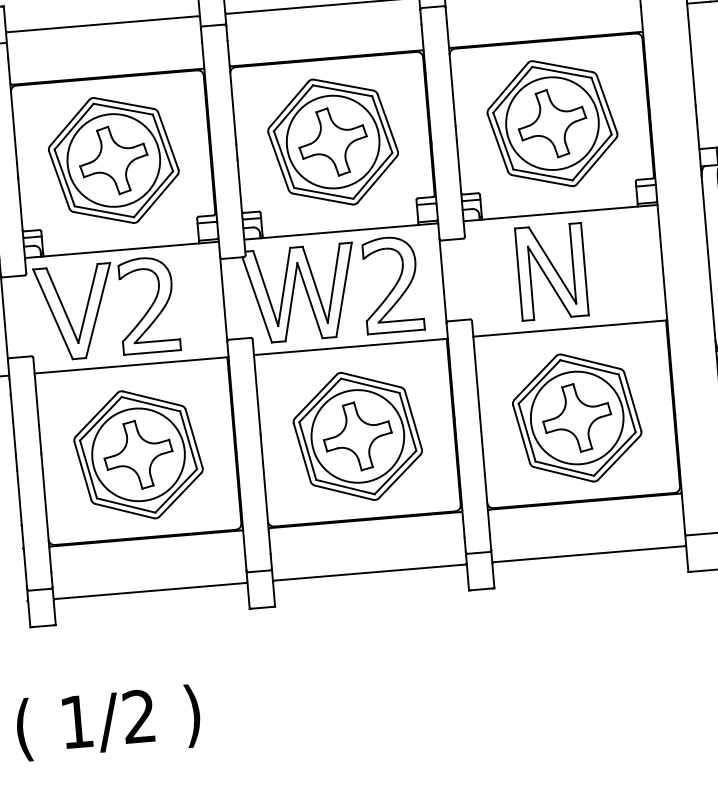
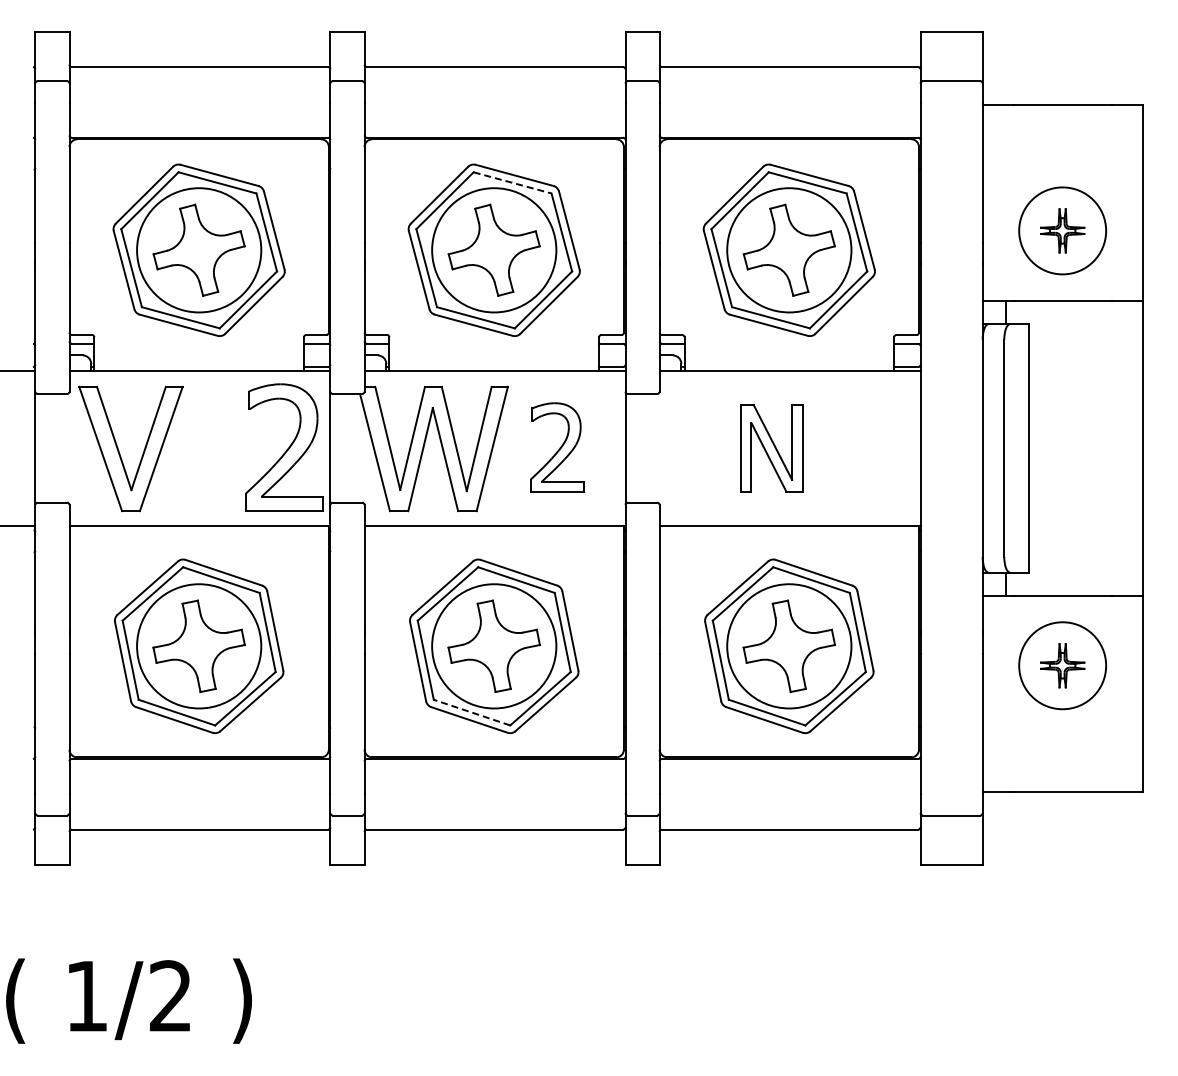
line: (343, 91) -> (513, 183), solid -> dashed
part: (551, 272) -> (771, 448), size x0.7
part: (392, 284) -> (557, 447), size x0.7
part: (148, 305) -> (284, 447), moved
line: (345, 487) -> (471, 712), solid -> dashed

